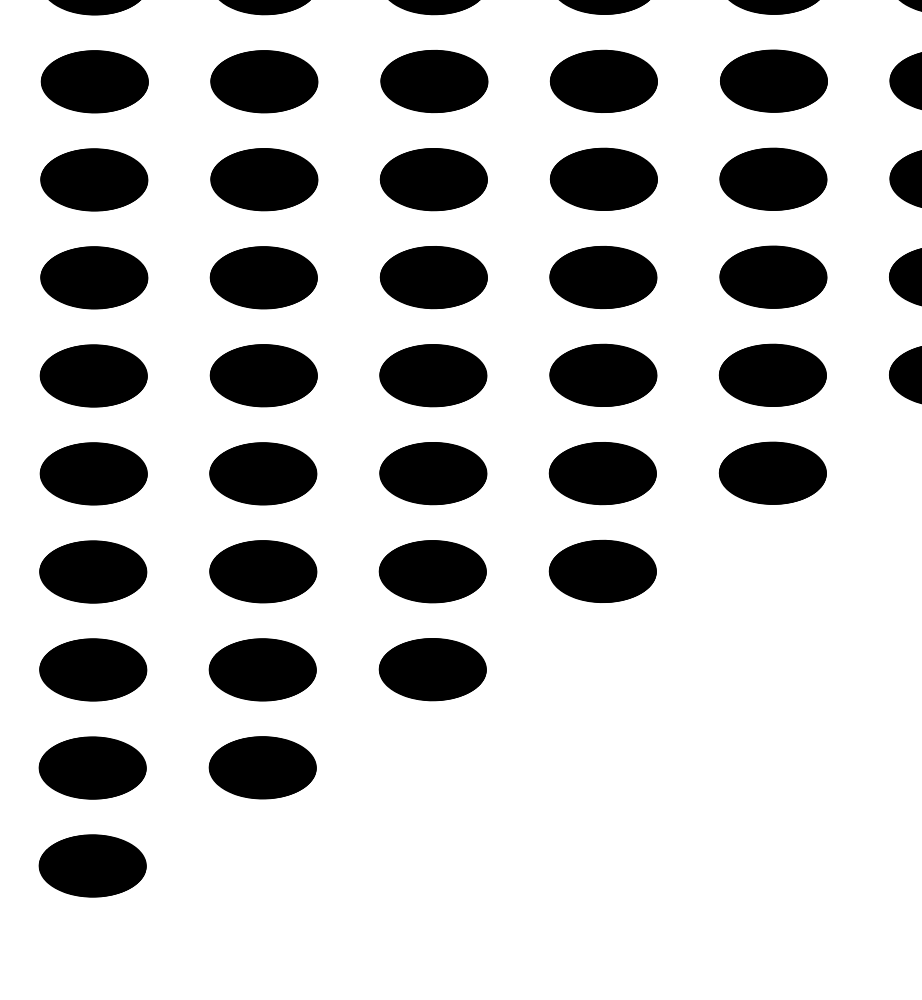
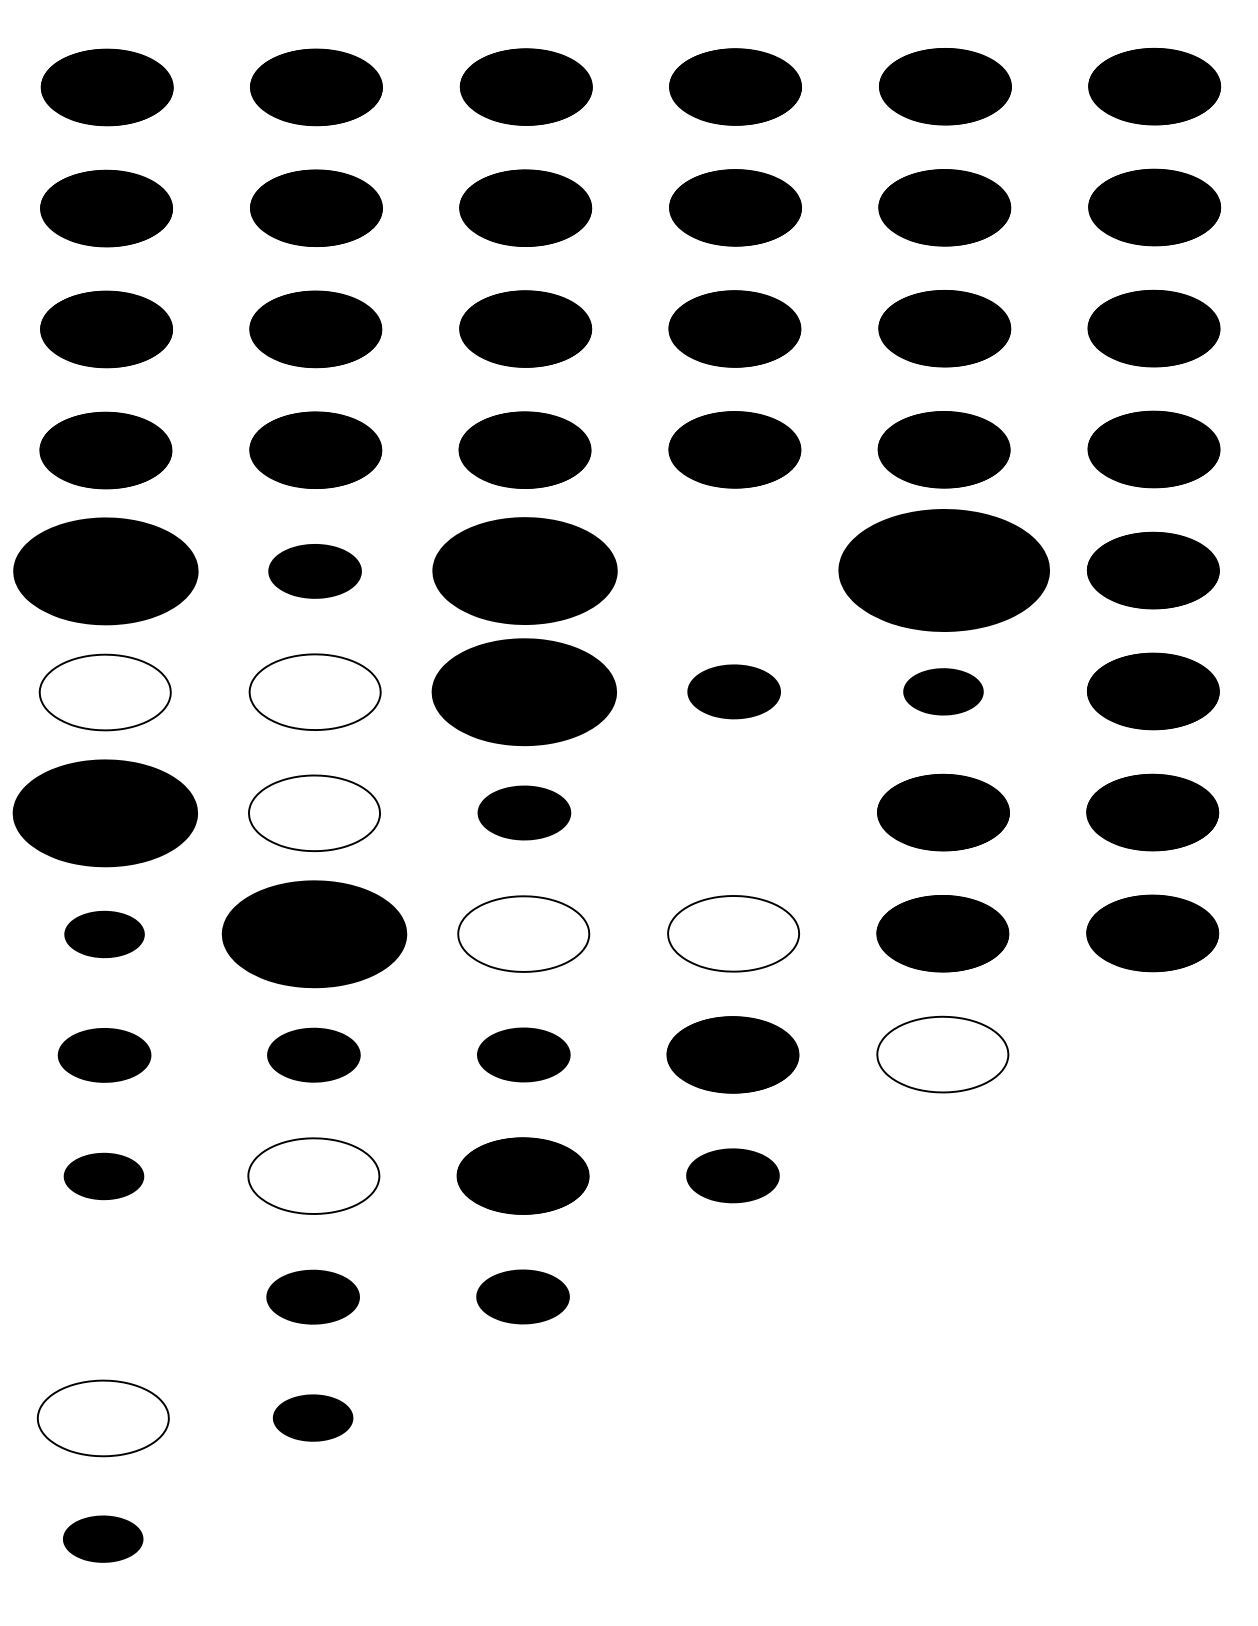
part: (94, 81) -> (105, 571), size x1.4
part: (263, 81) -> (314, 571), size x0.7
part: (433, 81) -> (524, 570), size x1.4
part: (603, 81) -> (733, 570), removed
part: (773, 81) -> (943, 570), size x1.6
hatch: (93, 179) -> (104, 692), removed
hatch: (263, 179) -> (314, 692), removed
part: (433, 179) -> (524, 691), size x1.4
part: (603, 179) -> (733, 691), size x0.7
part: (773, 179) -> (943, 691), size x0.6
part: (93, 277) -> (104, 813), size x1.4
hatch: (263, 277) -> (314, 813), removed
part: (433, 277) -> (524, 812), size x0.7
part: (603, 277) -> (733, 812), removed
part: (93, 375) -> (104, 934), size x0.6
part: (263, 375) -> (314, 933), size x1.4
hatch: (433, 375) -> (523, 933), removed
hatch: (603, 375) -> (733, 933), removed
part: (263, 473) -> (313, 1054), size x0.7
part: (433, 473) -> (523, 1054), size x0.7
hatch: (772, 473) -> (942, 1054), removed
part: (93, 474) -> (104, 1055), size x0.7
hatch: (263, 571) -> (313, 1175), removed
part: (602, 571) -> (732, 1175), size x0.7
part: (92, 572) -> (103, 1176), size x0.6
part: (262, 669) -> (312, 1296), size x0.7
part: (432, 669) -> (522, 1296), size x0.7
part: (92, 670) -> (103, 1297), removed
part: (262, 767) -> (312, 1417), size x0.6
hatch: (92, 768) -> (102, 1418), removed
part: (92, 865) -> (102, 1538), size x0.6

